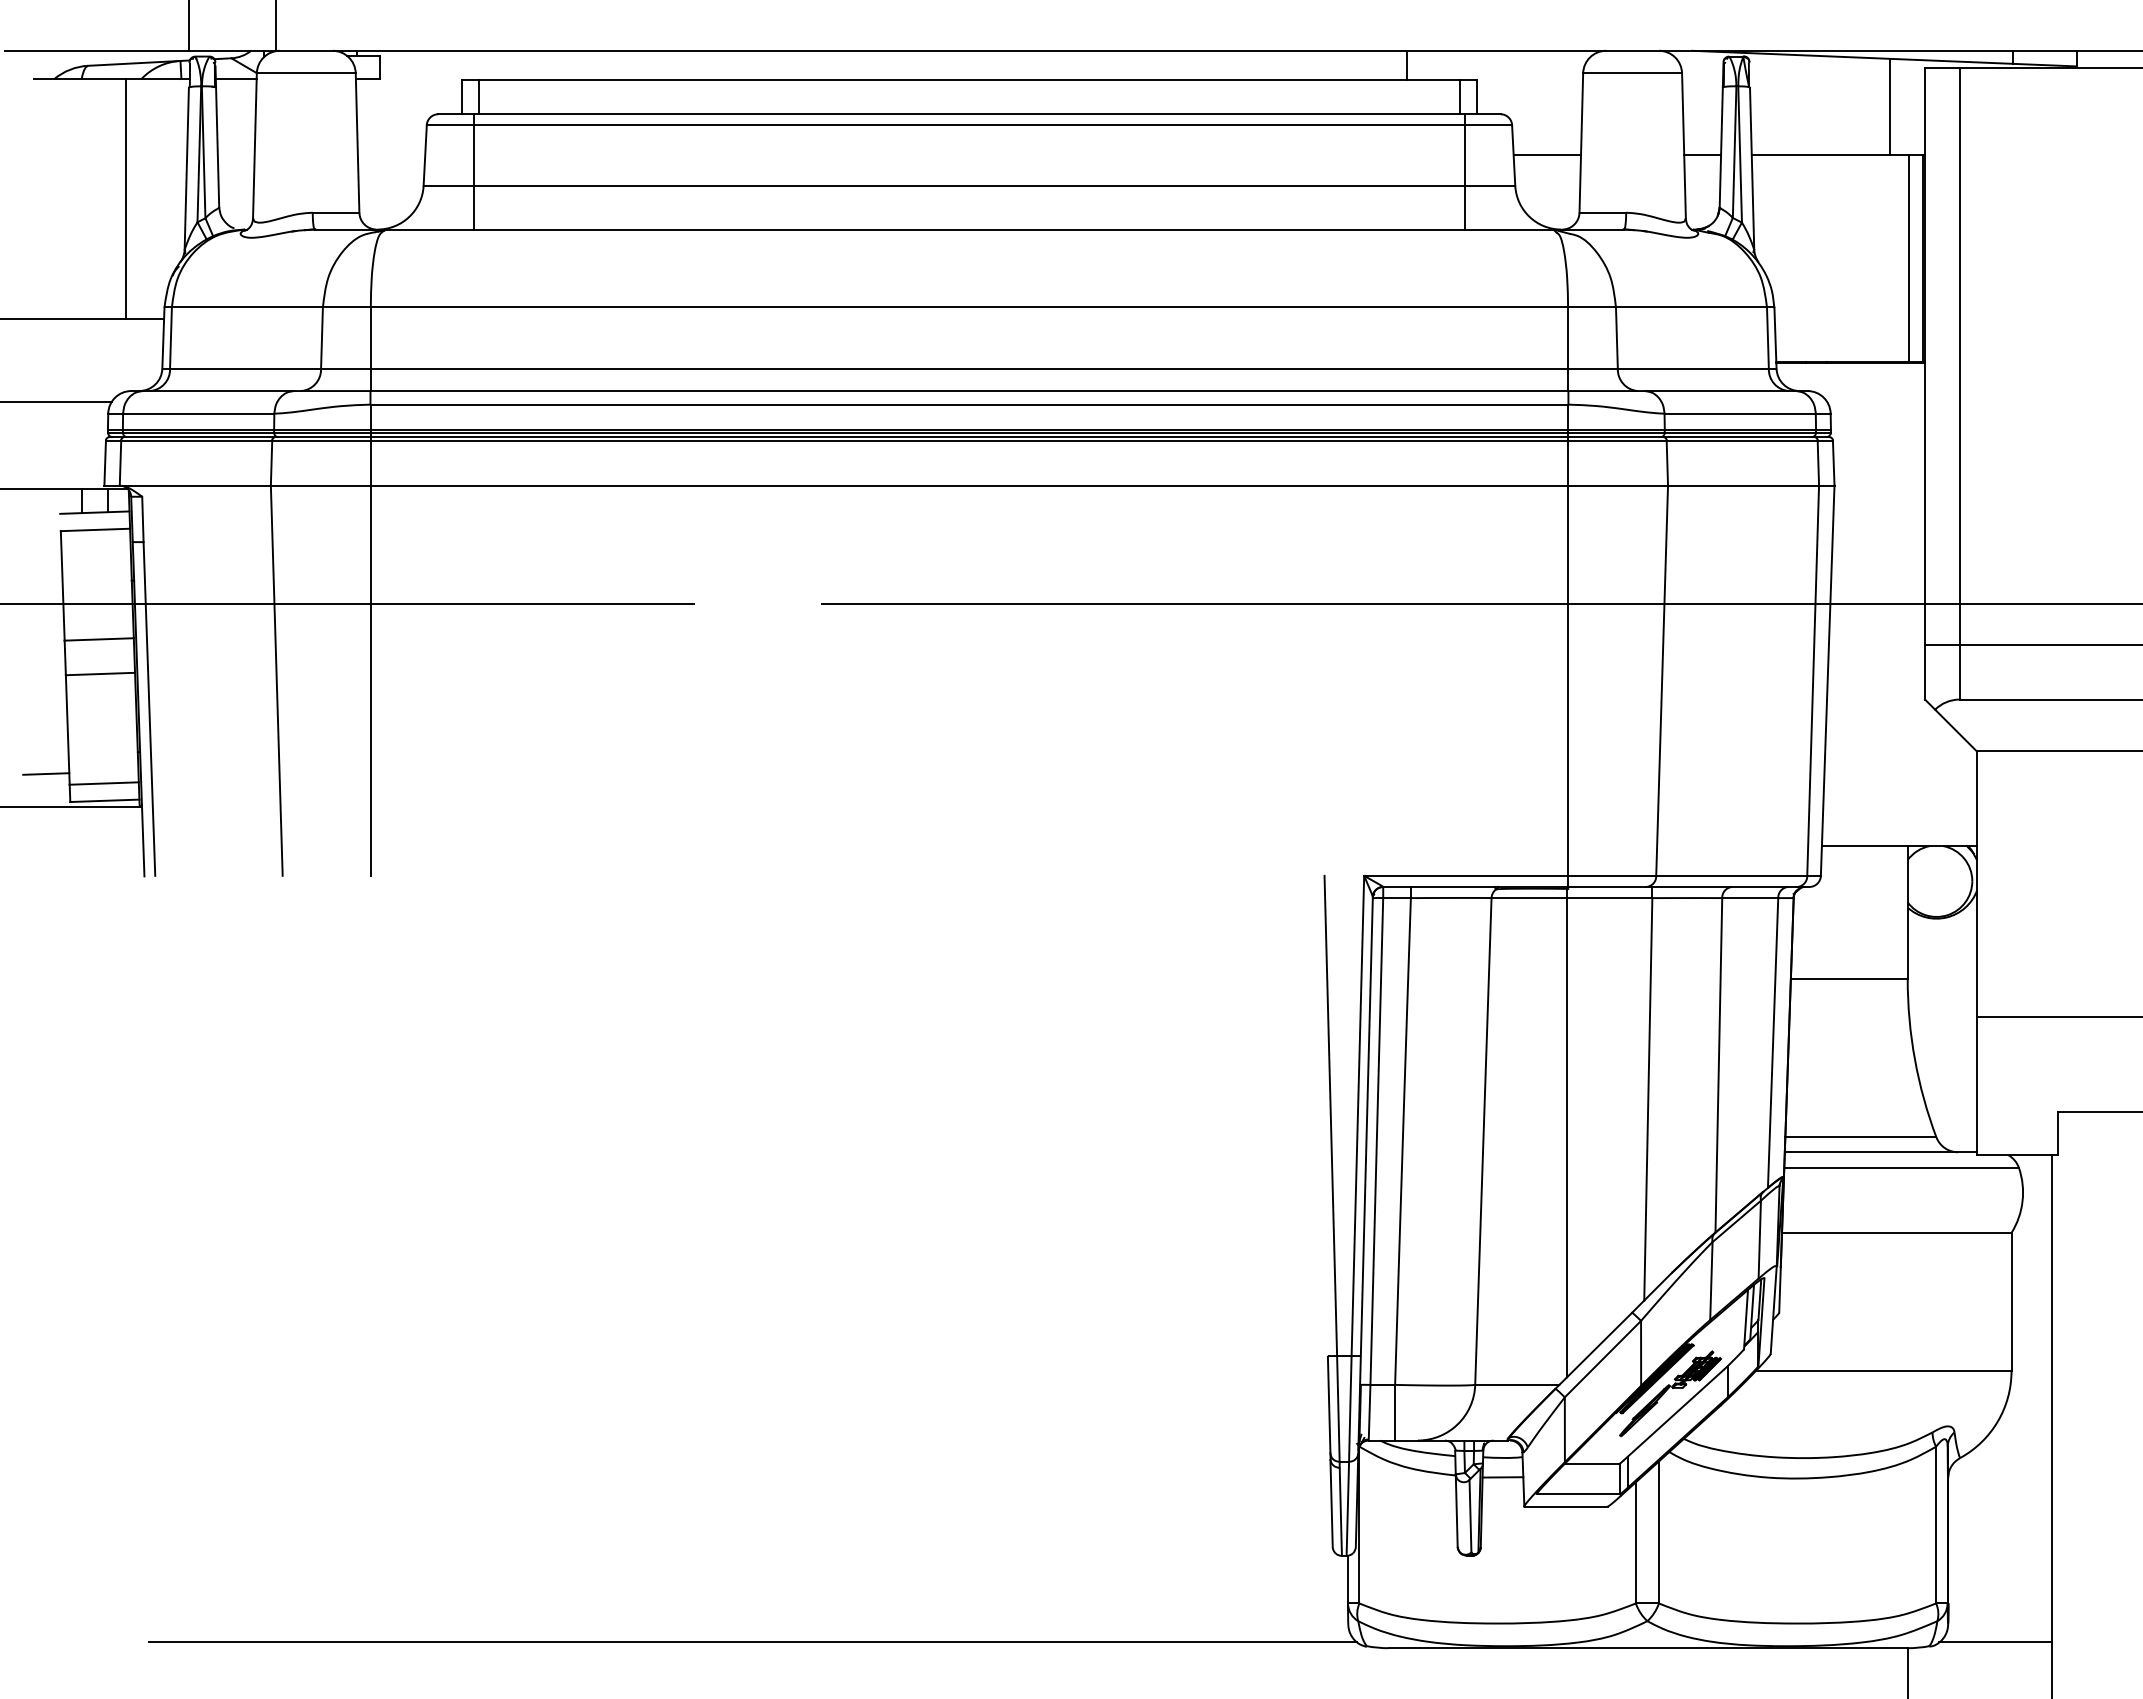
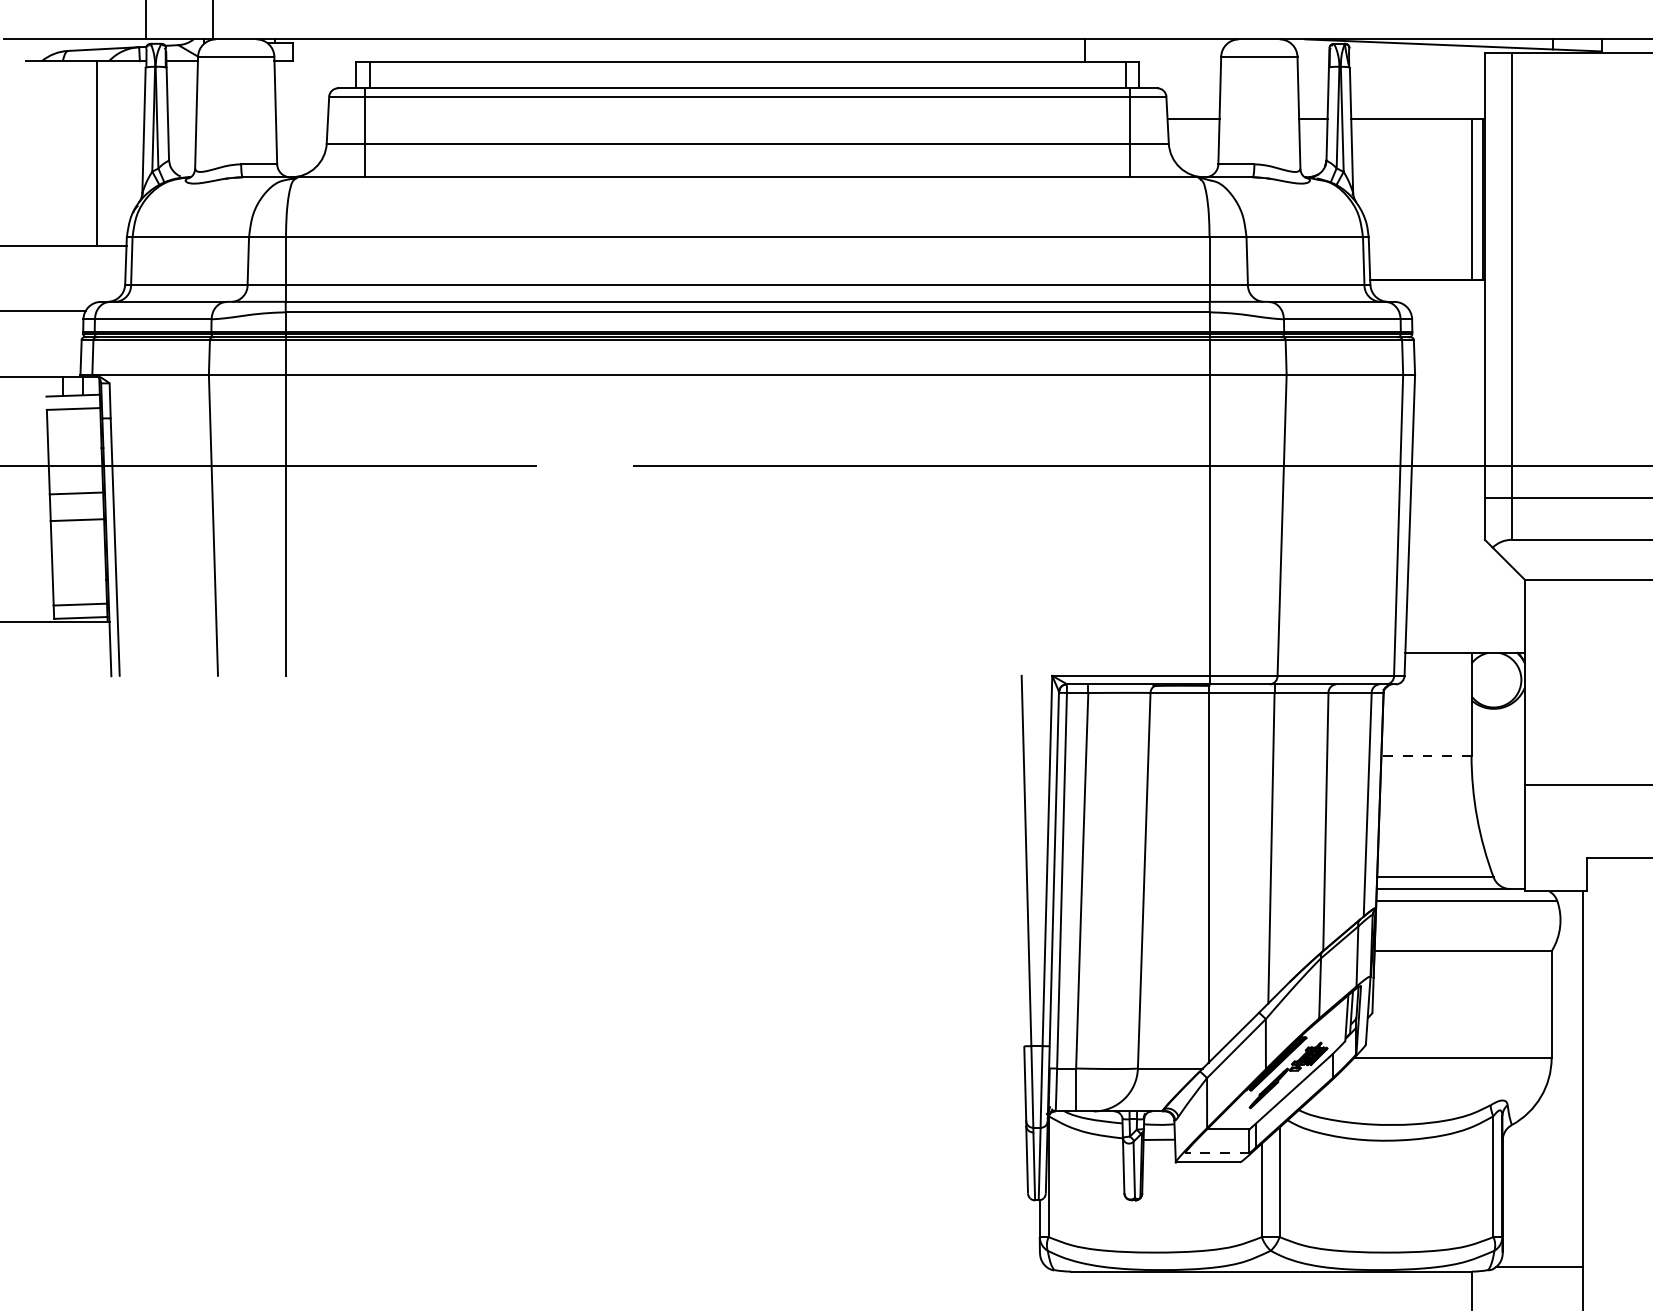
line: (1889, 106) -> (1457, 82), removed
line: (46, 773) -> (35, 596), removed
line: (1849, 979) -> (1426, 755), solid -> dashed
line: (1578, 1494) -> (1217, 1153), solid -> dashed
line: (752, 1642) -> (580, 1267), removed

